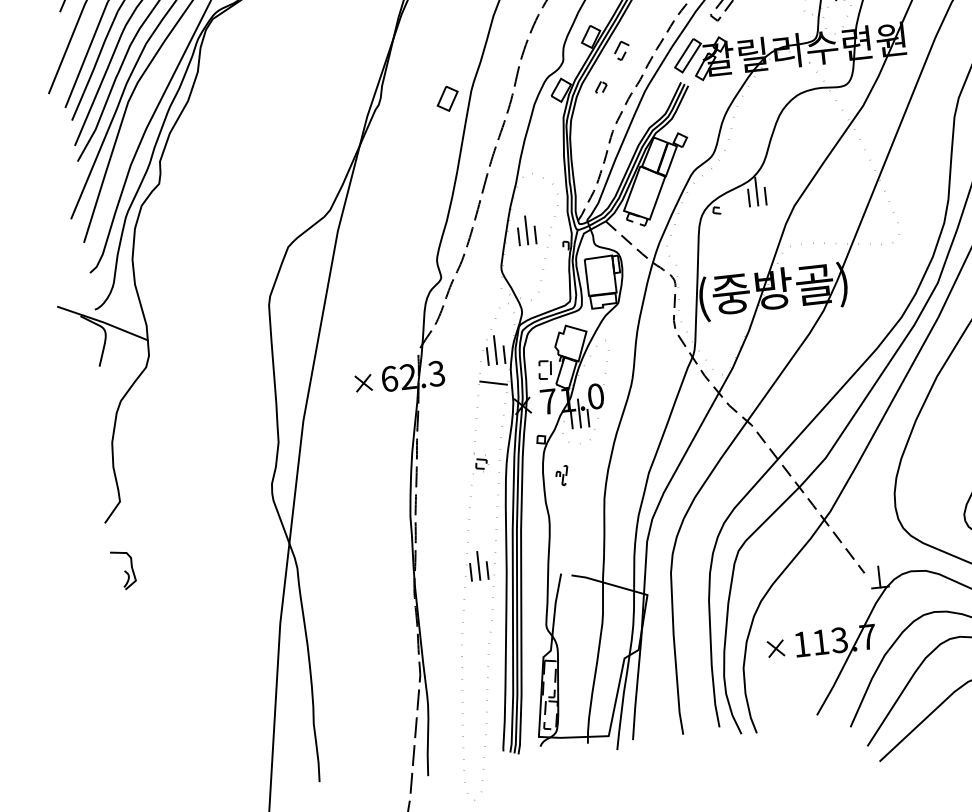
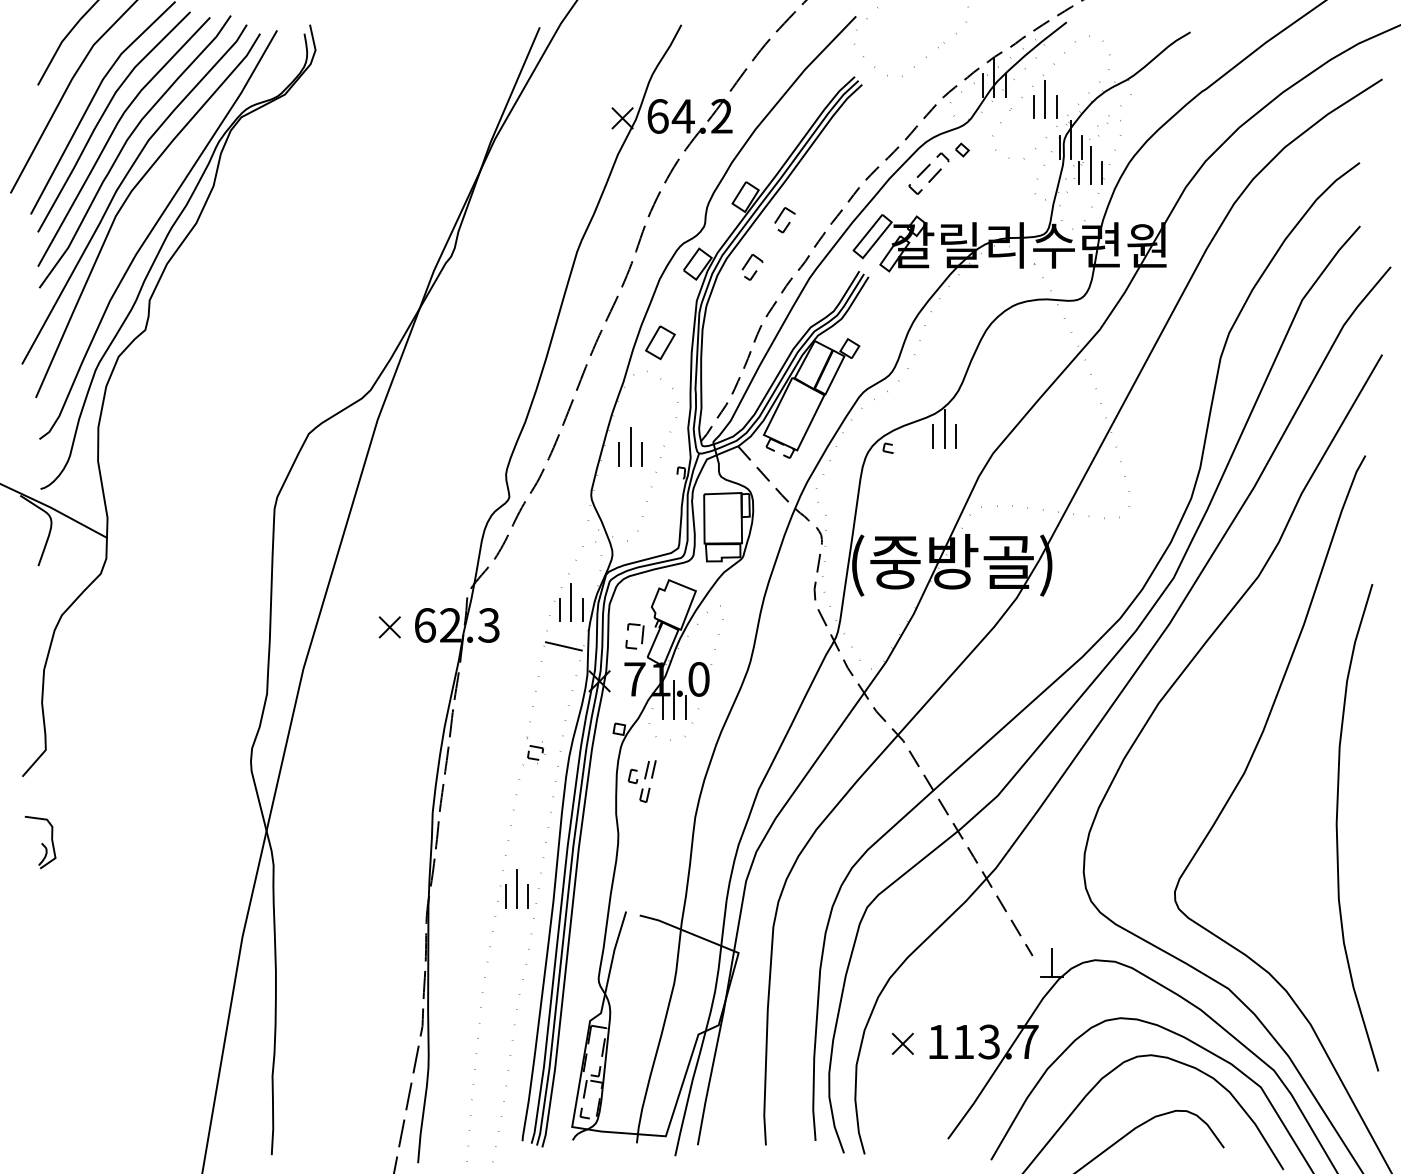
part: (601, 87) -> (752, 266), size x1.43
part: (447, 98) -> (660, 342), moved
part: (561, 476) -> (641, 781), size x1.67

